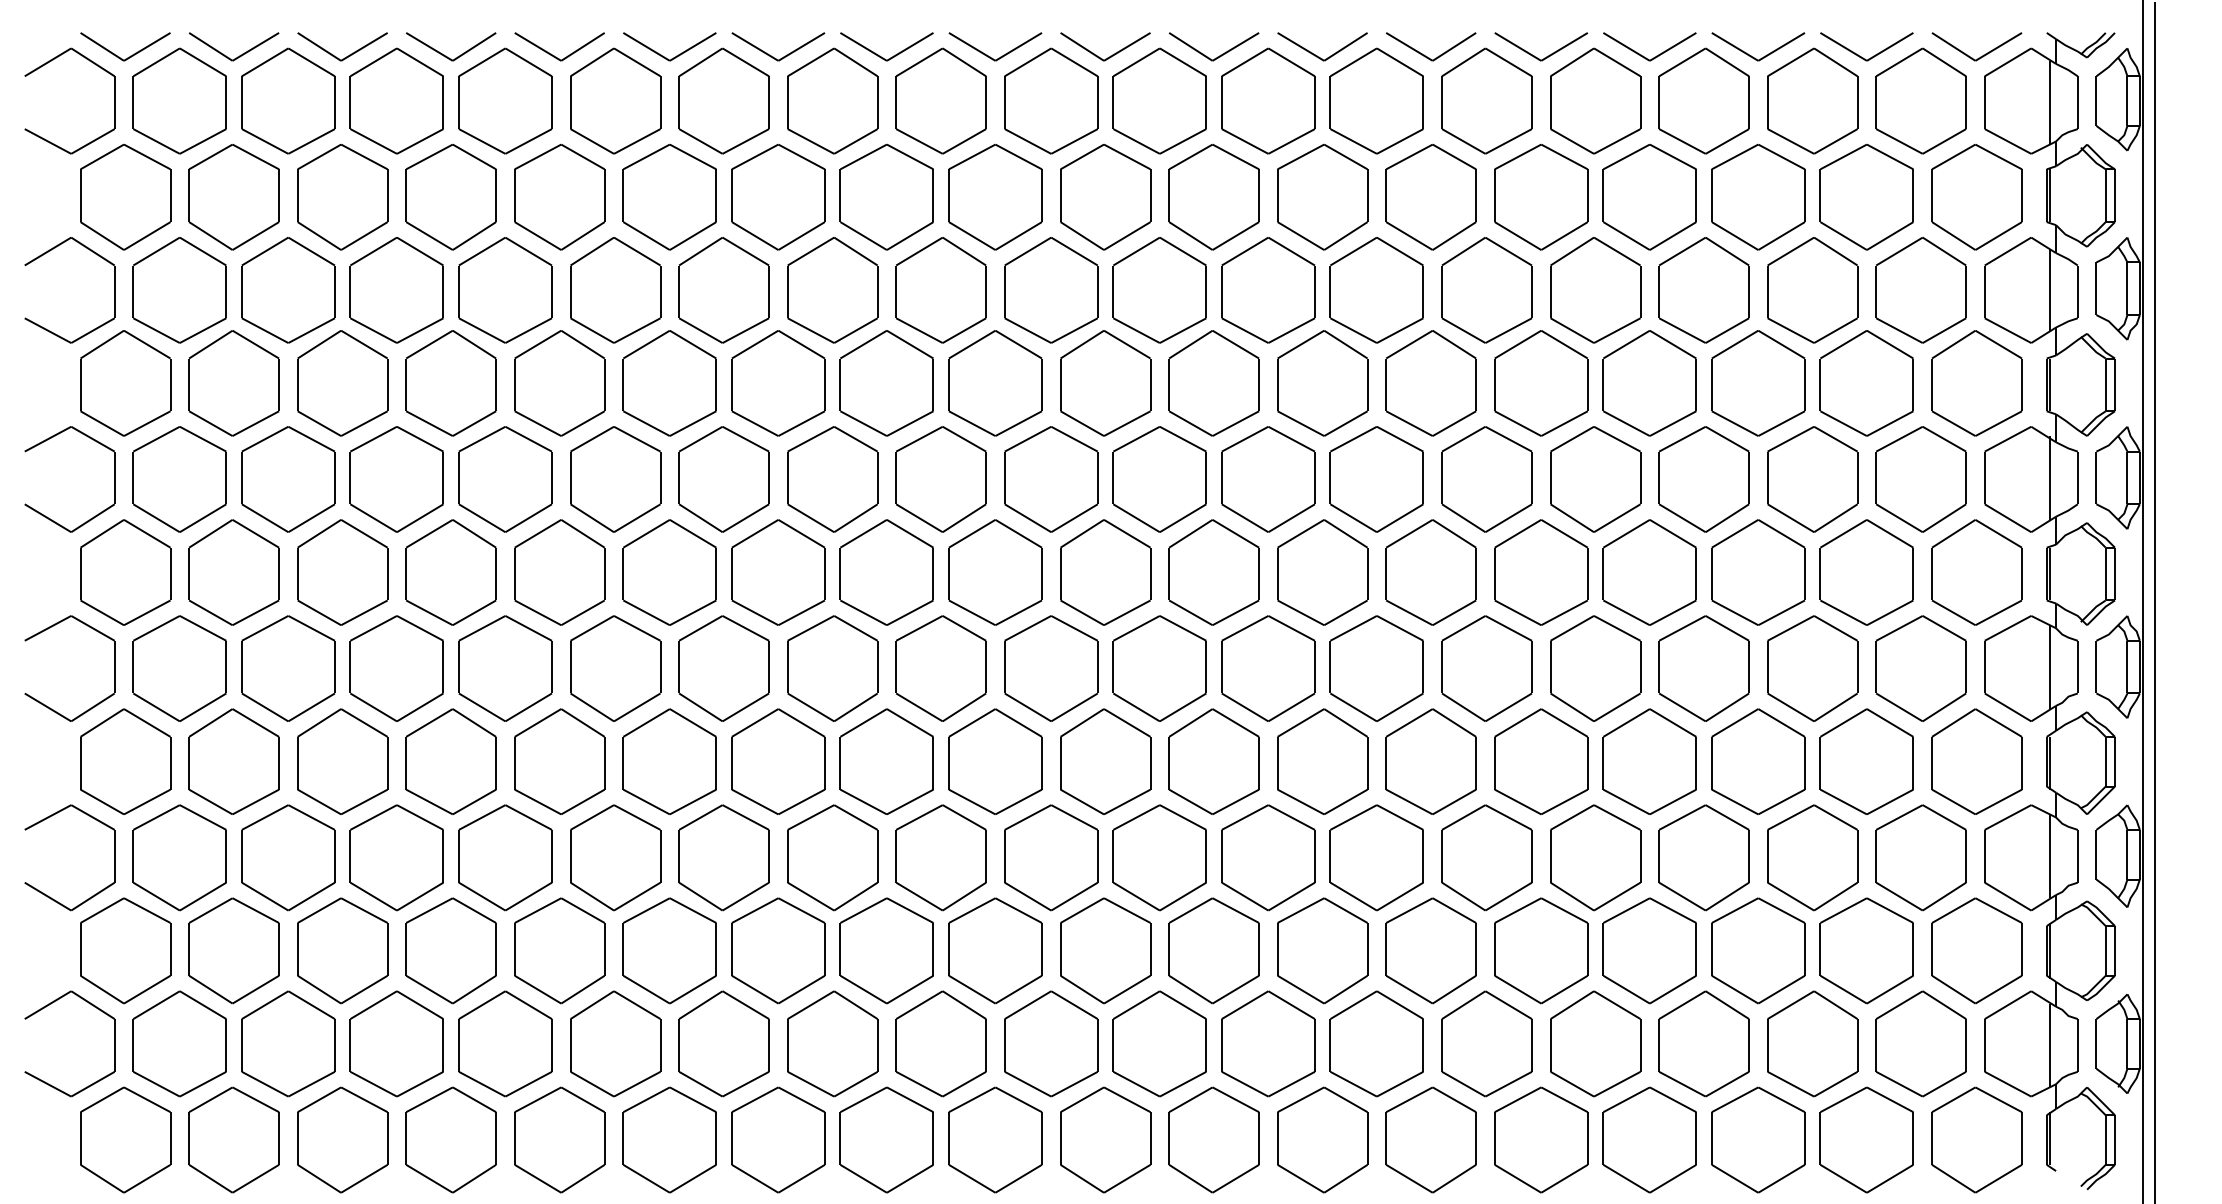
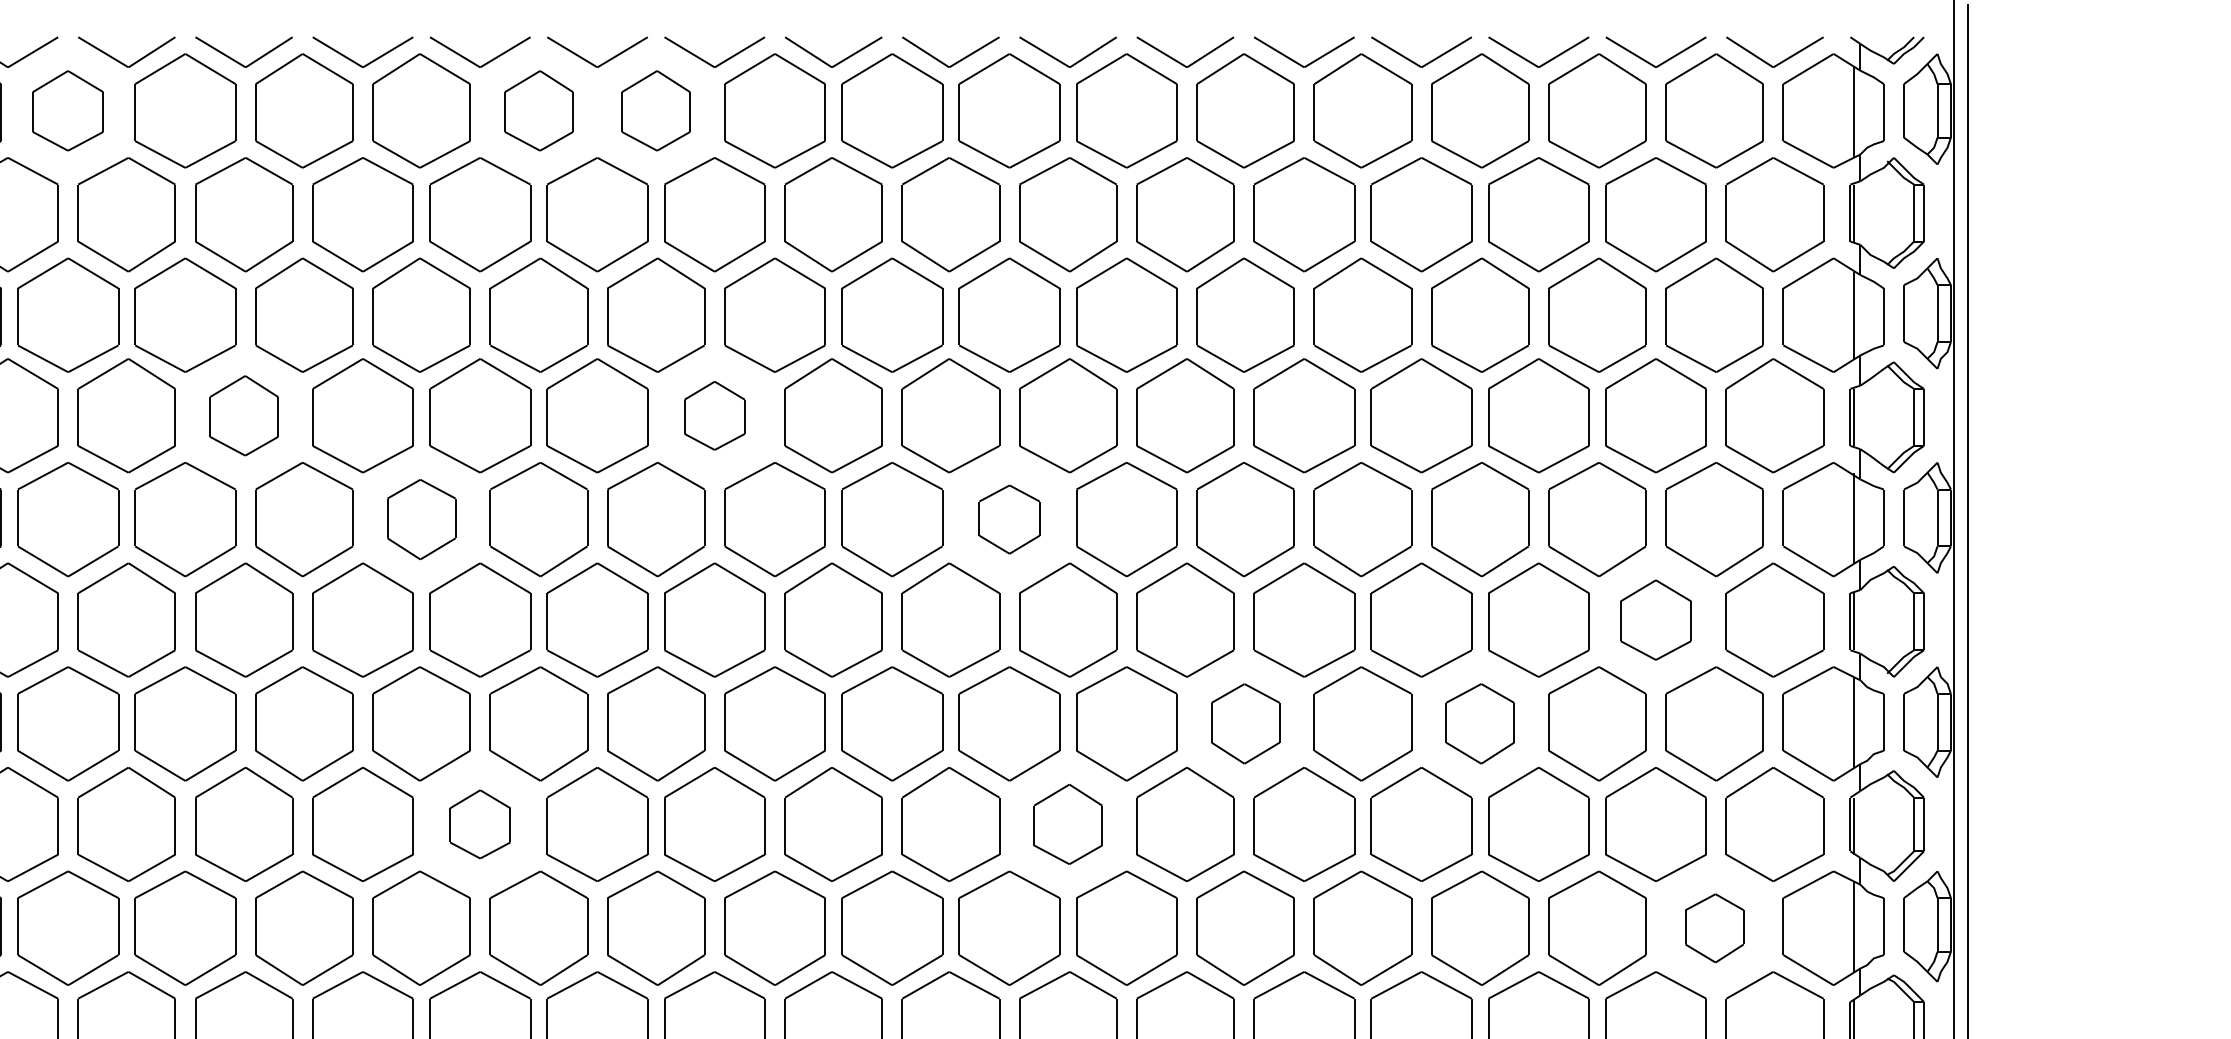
part: (396, 100) -> (67, 110), size x0.7
part: (832, 100) -> (538, 110), size x0.7
part: (940, 100) -> (655, 110), size x0.7
part: (559, 383) -> (243, 415), size x0.7
part: (995, 383) -> (714, 415), size x0.6
part: (723, 479) -> (420, 519), size x0.7
part: (1268, 479) -> (1009, 519), size x0.6
part: (1866, 572) -> (1655, 620), size x0.7
part: (1486, 668) -> (1245, 723), size x0.7
part: (1703, 668) -> (1479, 723), size x0.7
part: (778, 761) -> (480, 824), size x0.6
part: (1322, 761) -> (1068, 824), size x0.7
part: (1920, 857) -> (1713, 927), size x0.6

